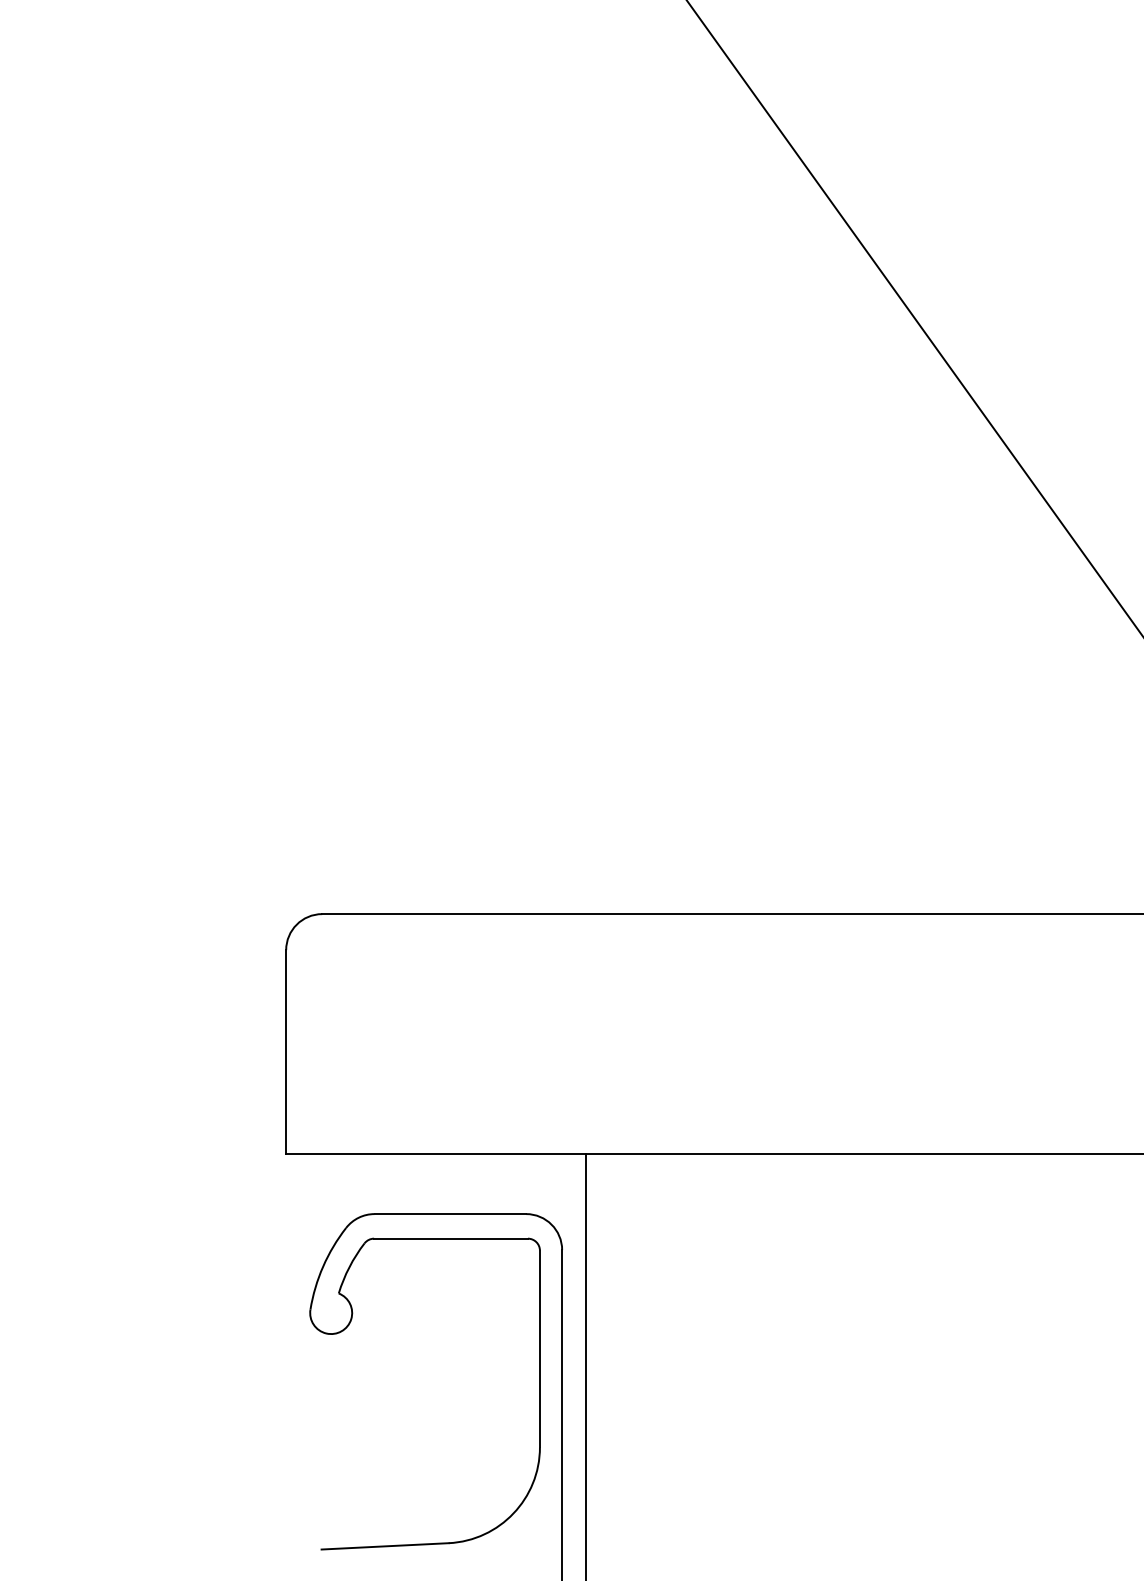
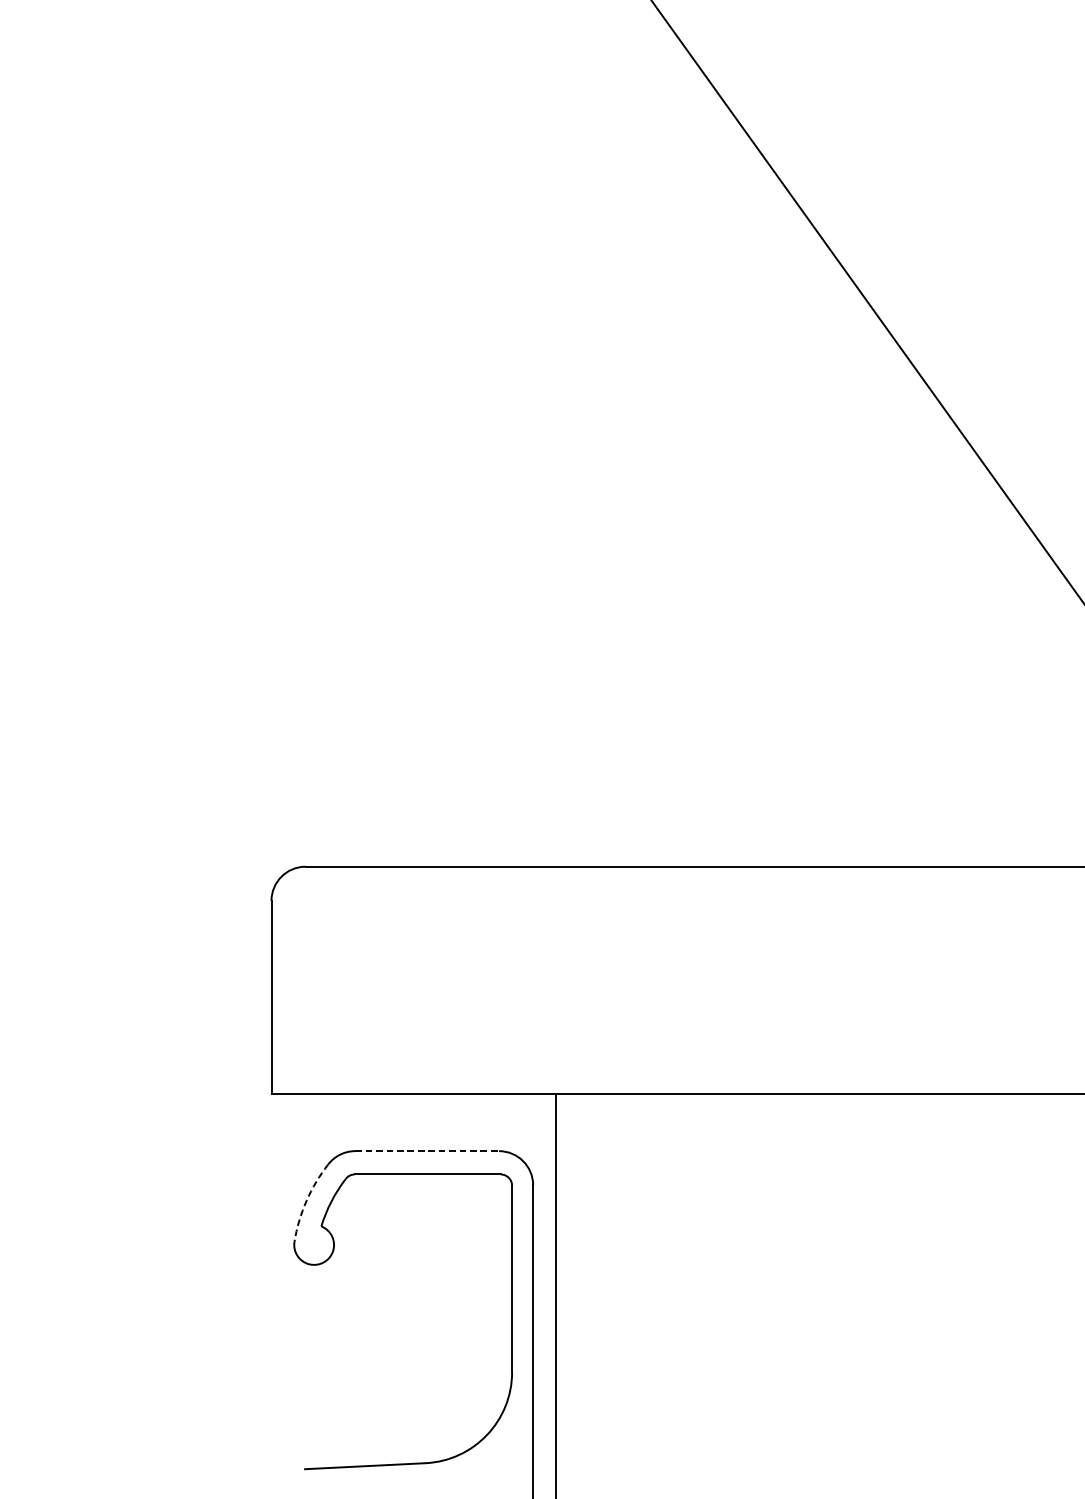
line: (450, 1214) -> (427, 1151), solid -> dashed
arc: (323, 1266) -> (306, 1200), solid -> dashed

